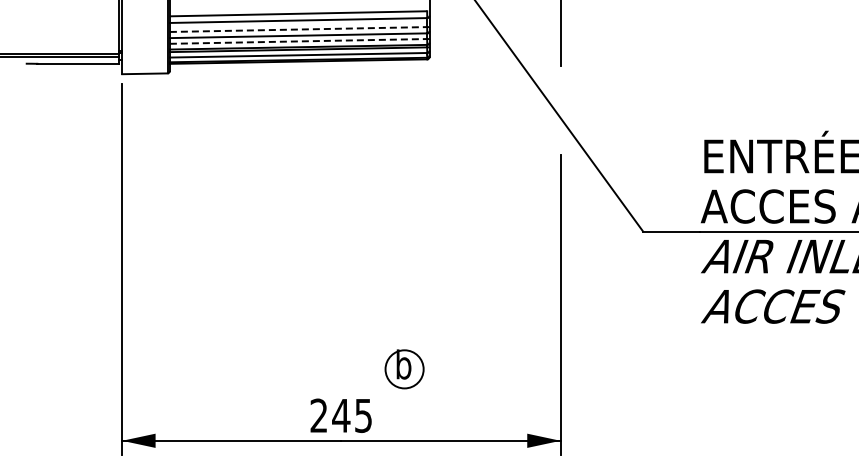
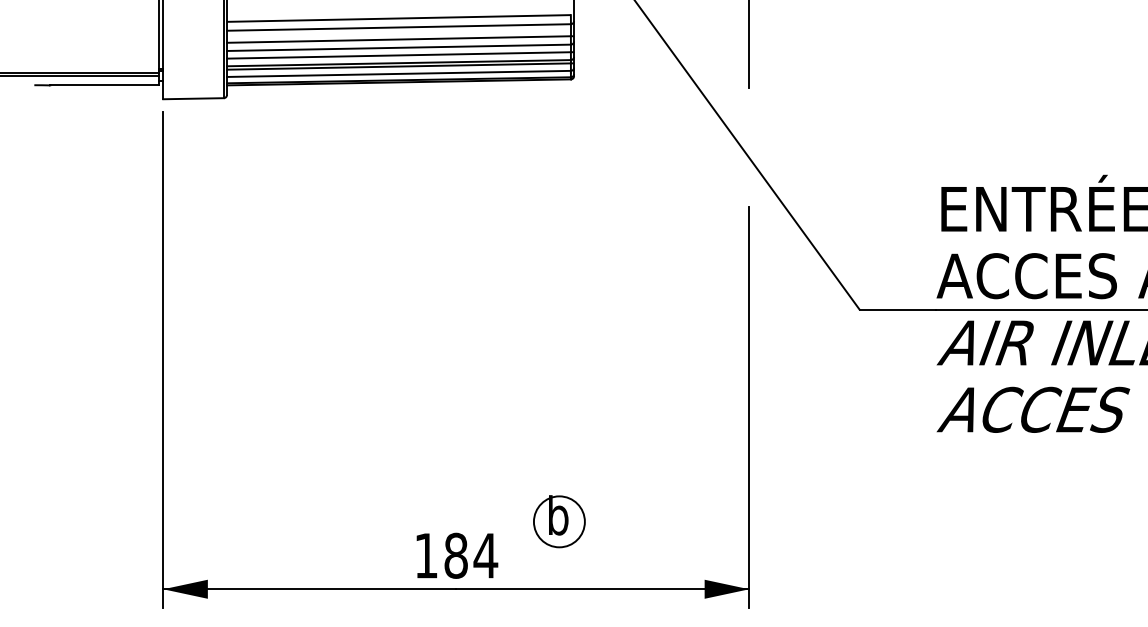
line: (298, 29) -> (398, 39), dashed -> solid
line: (298, 41) -> (398, 55), dashed -> solid
part: (404, 369) -> (559, 522), moved
text: (341, 415) -> (456, 555), 245 -> 184

